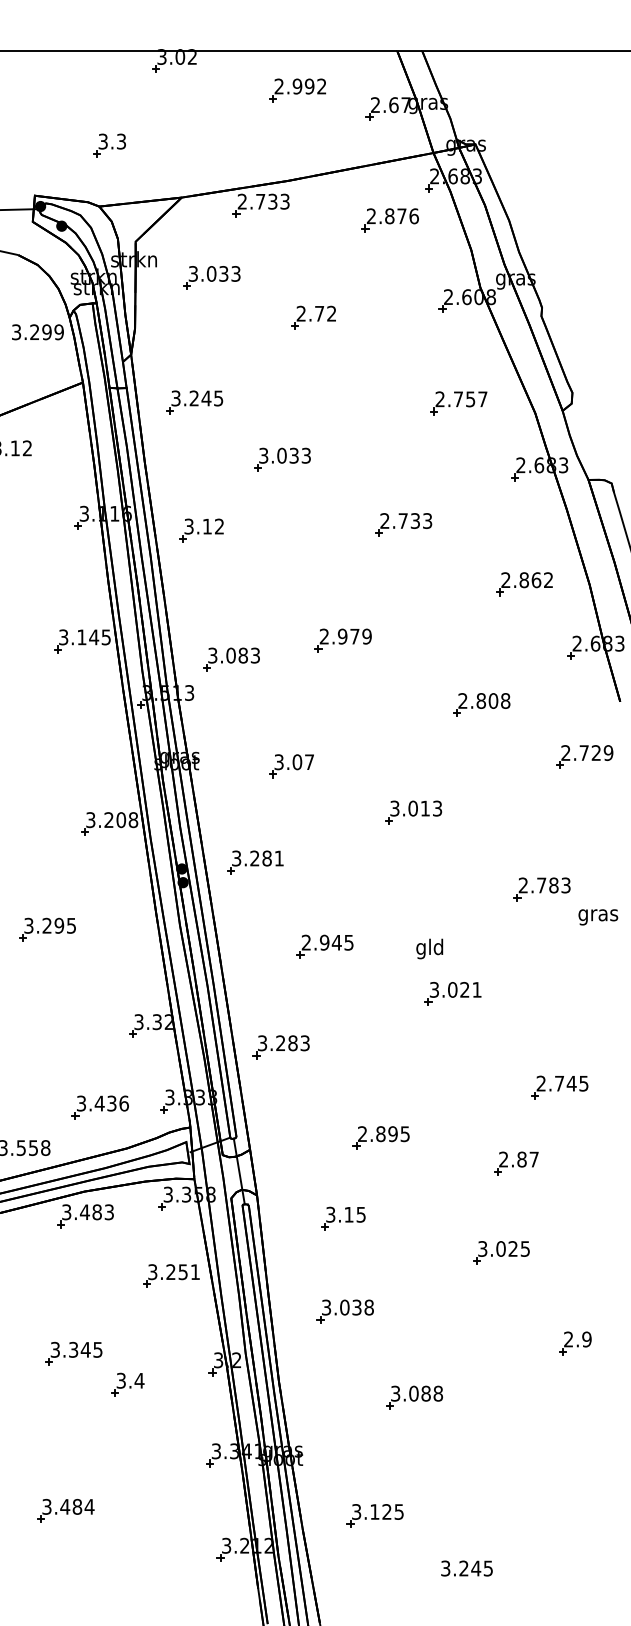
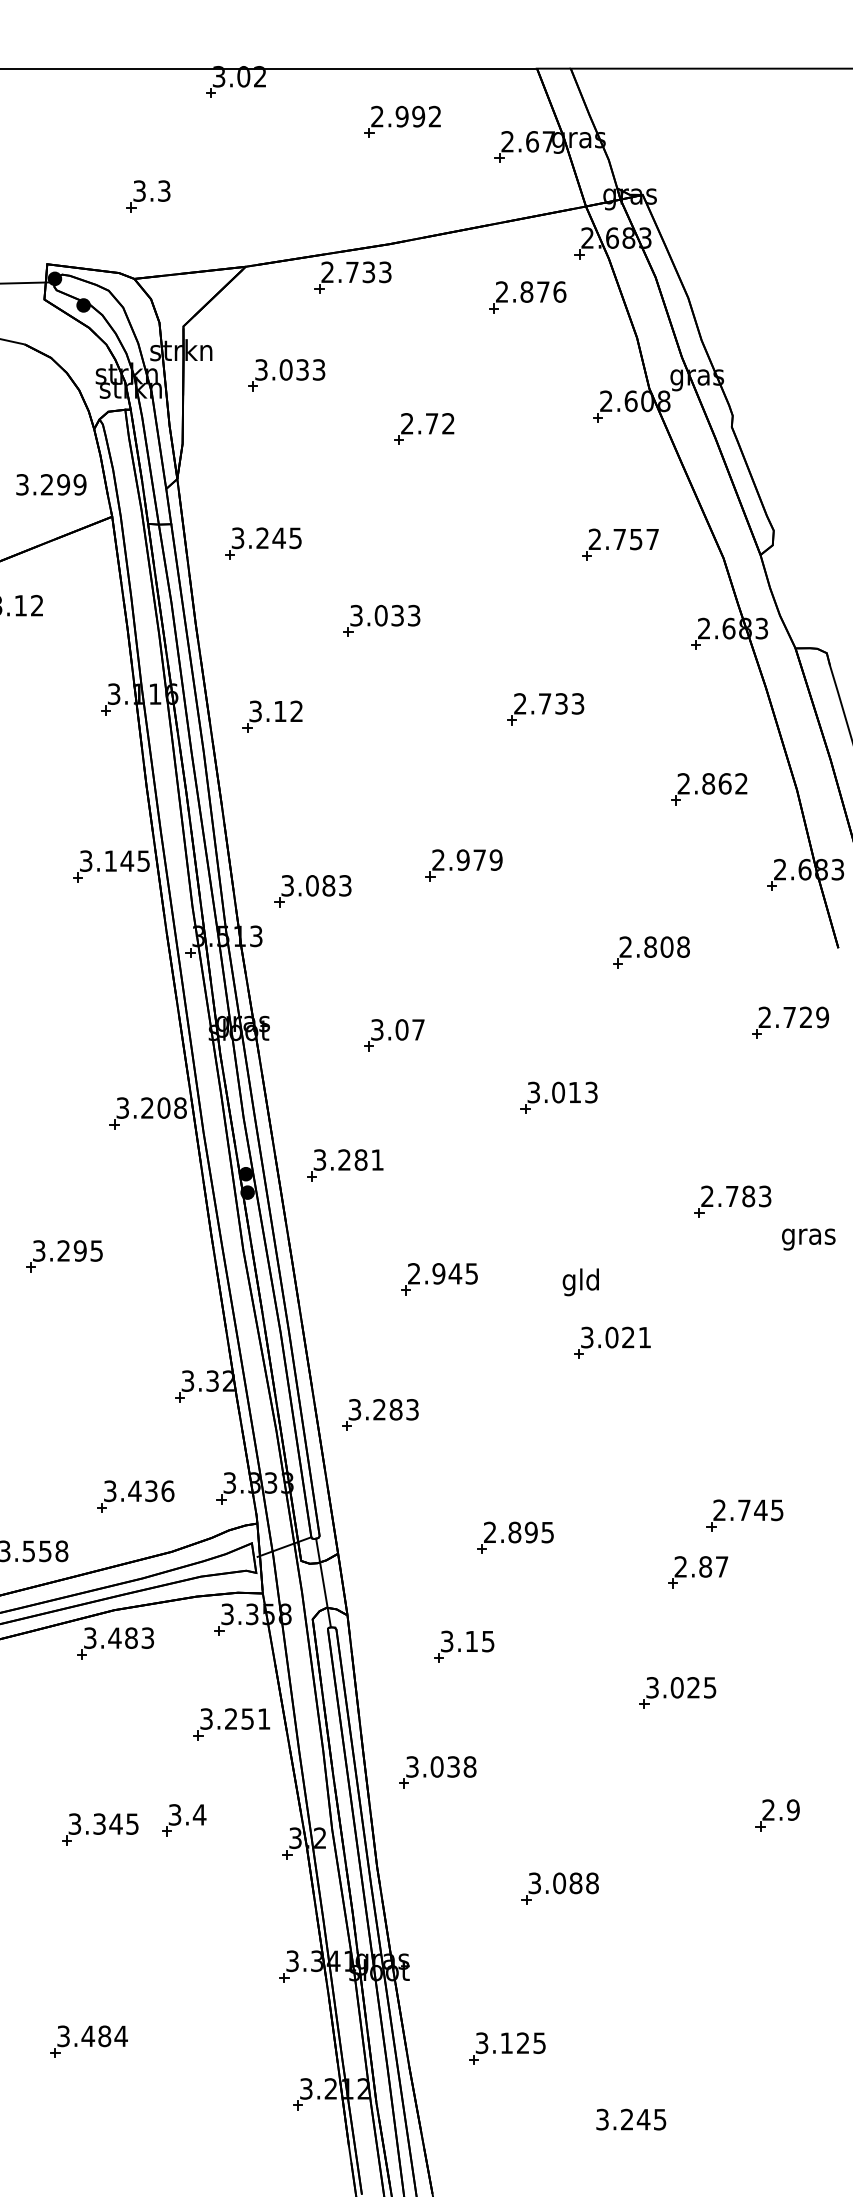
text: (38, 332) -> (51, 484), moved
part: (559, 1087) -> (744, 1515), moved
part: (345, 1311) -> (437, 1772), moved
part: (128, 1384) -> (184, 1820), moved

